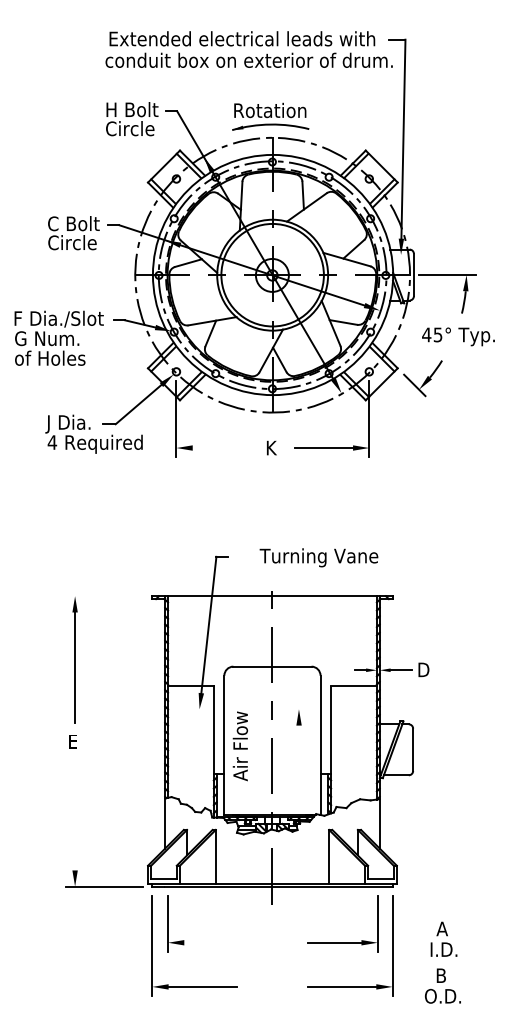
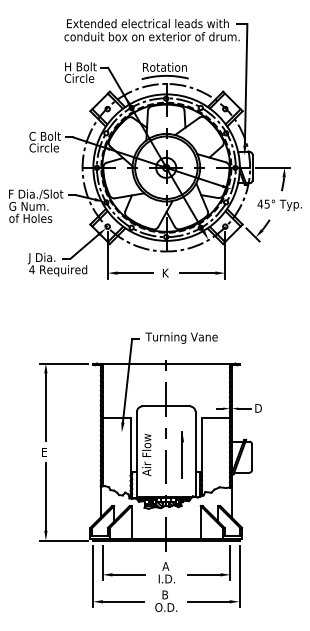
line: (220, 448) -> (134, 273), added
text: (318, 556) -> (181, 337), moved
line: (103, 596) -> (63, 363), added
line: (299, 745) -> (182, 454), added
line: (74, 814) -> (45, 496), added
line: (210, 942) -> (128, 574), added
text: (443, 961) -> (166, 586), moved

